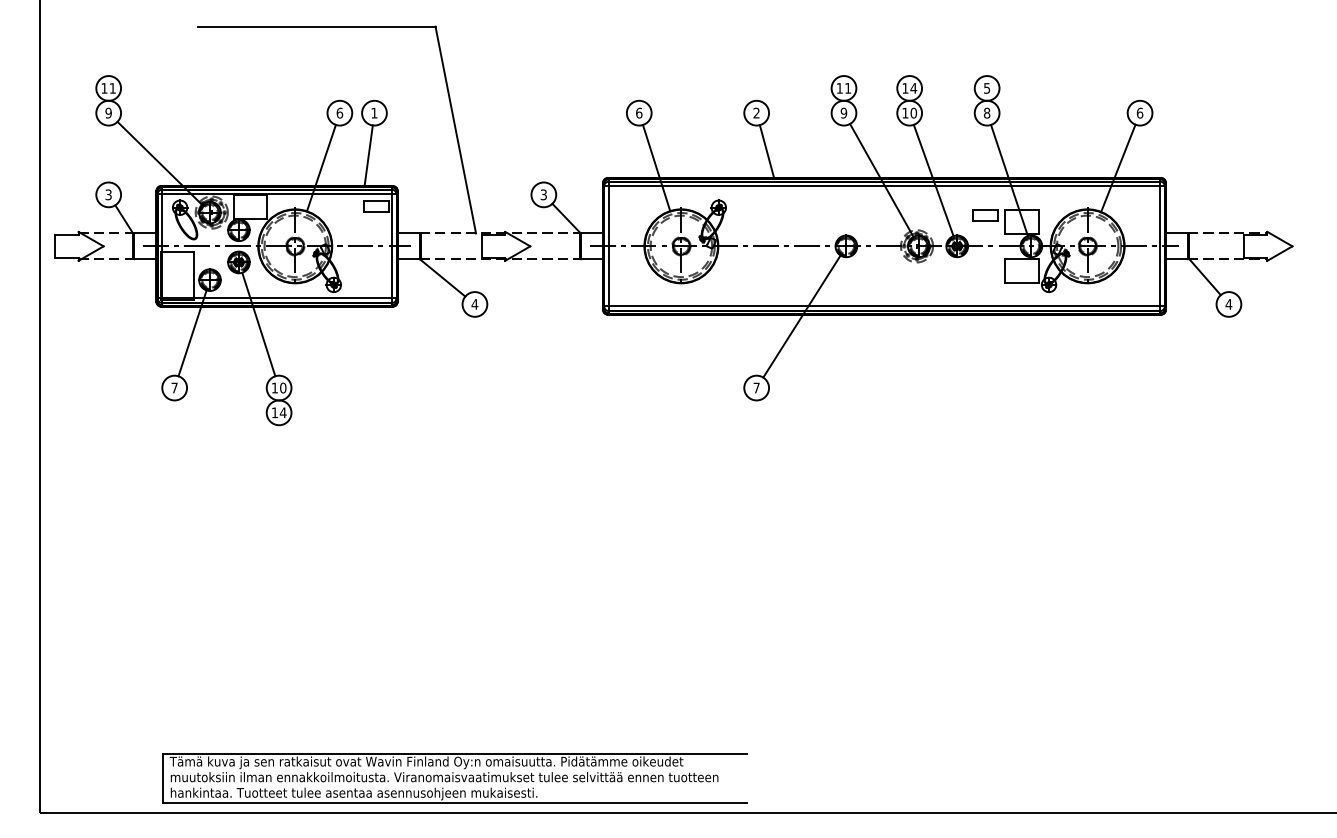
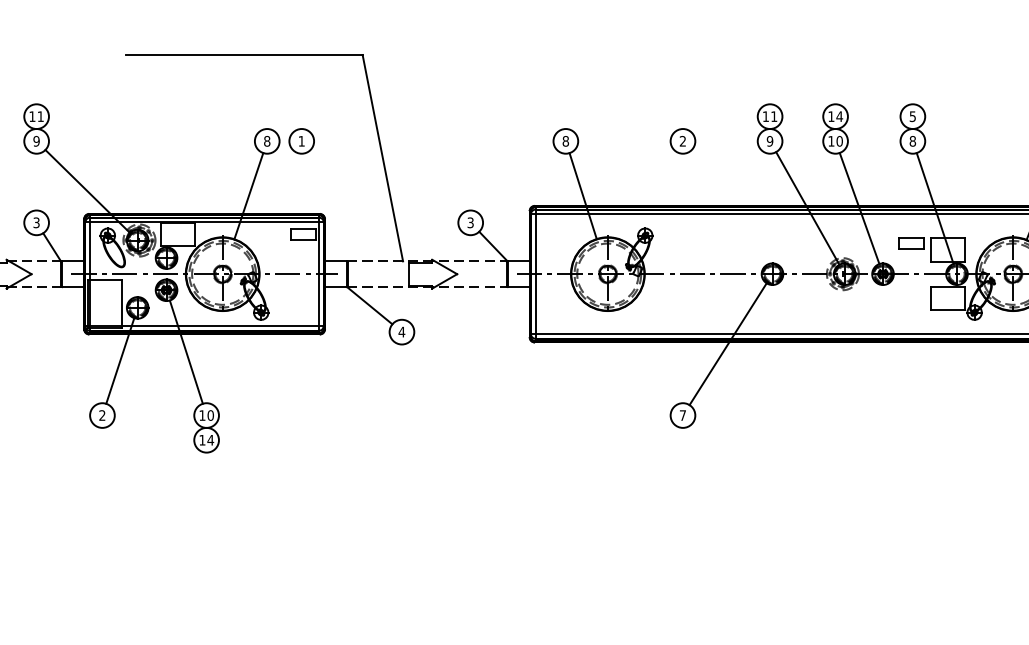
text: (339, 112) -> (266, 140), 6 -> 8
text: (639, 112) -> (566, 140), 6 -> 8
line: (766, 151) -> (692, 179), removed
line: (368, 155) -> (295, 183), removed
text: (174, 387) -> (102, 414), 7 -> 2

